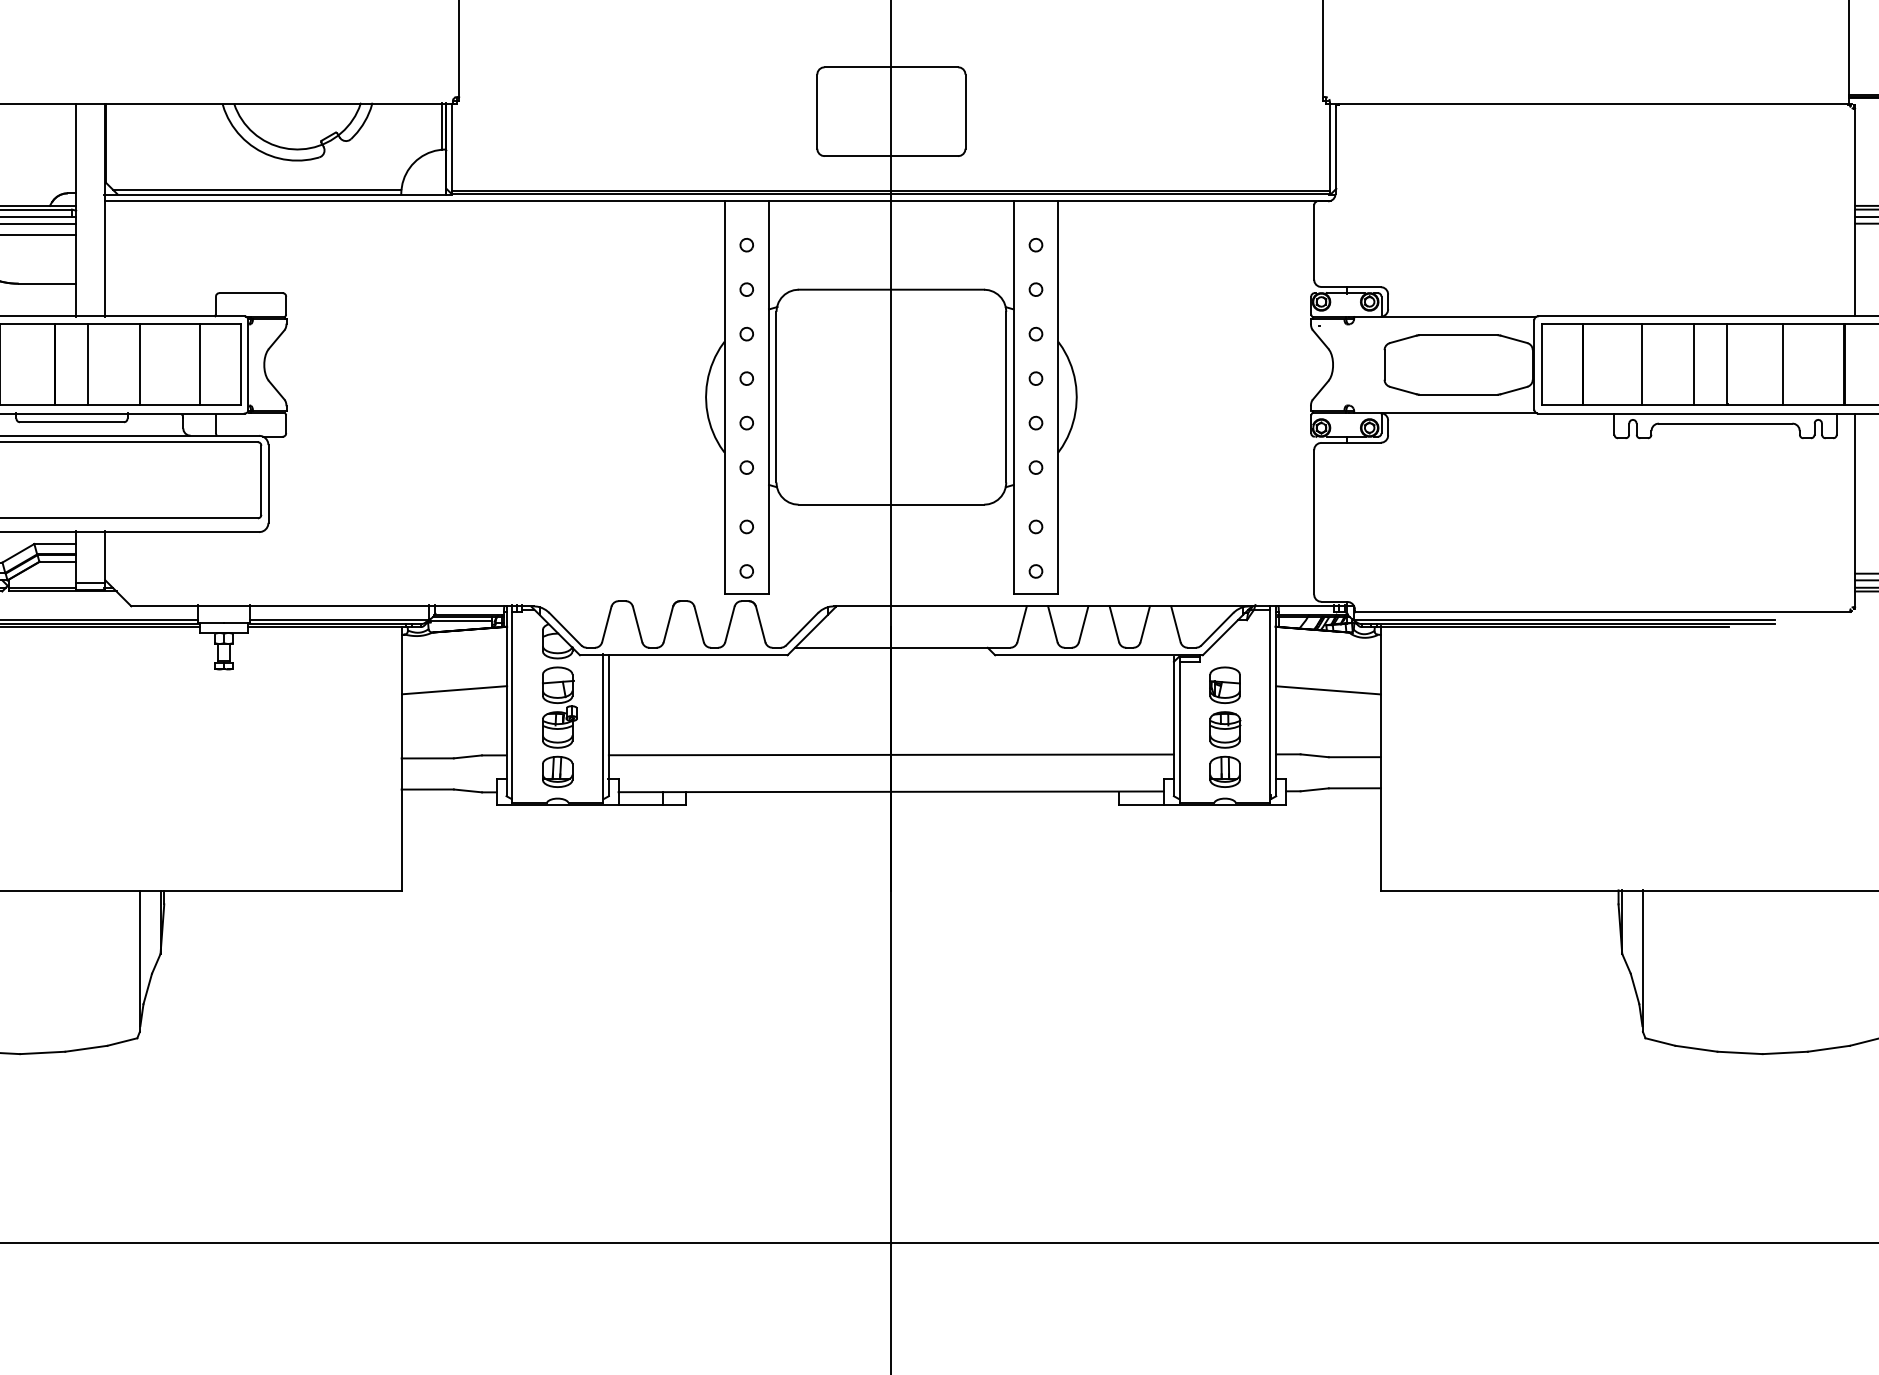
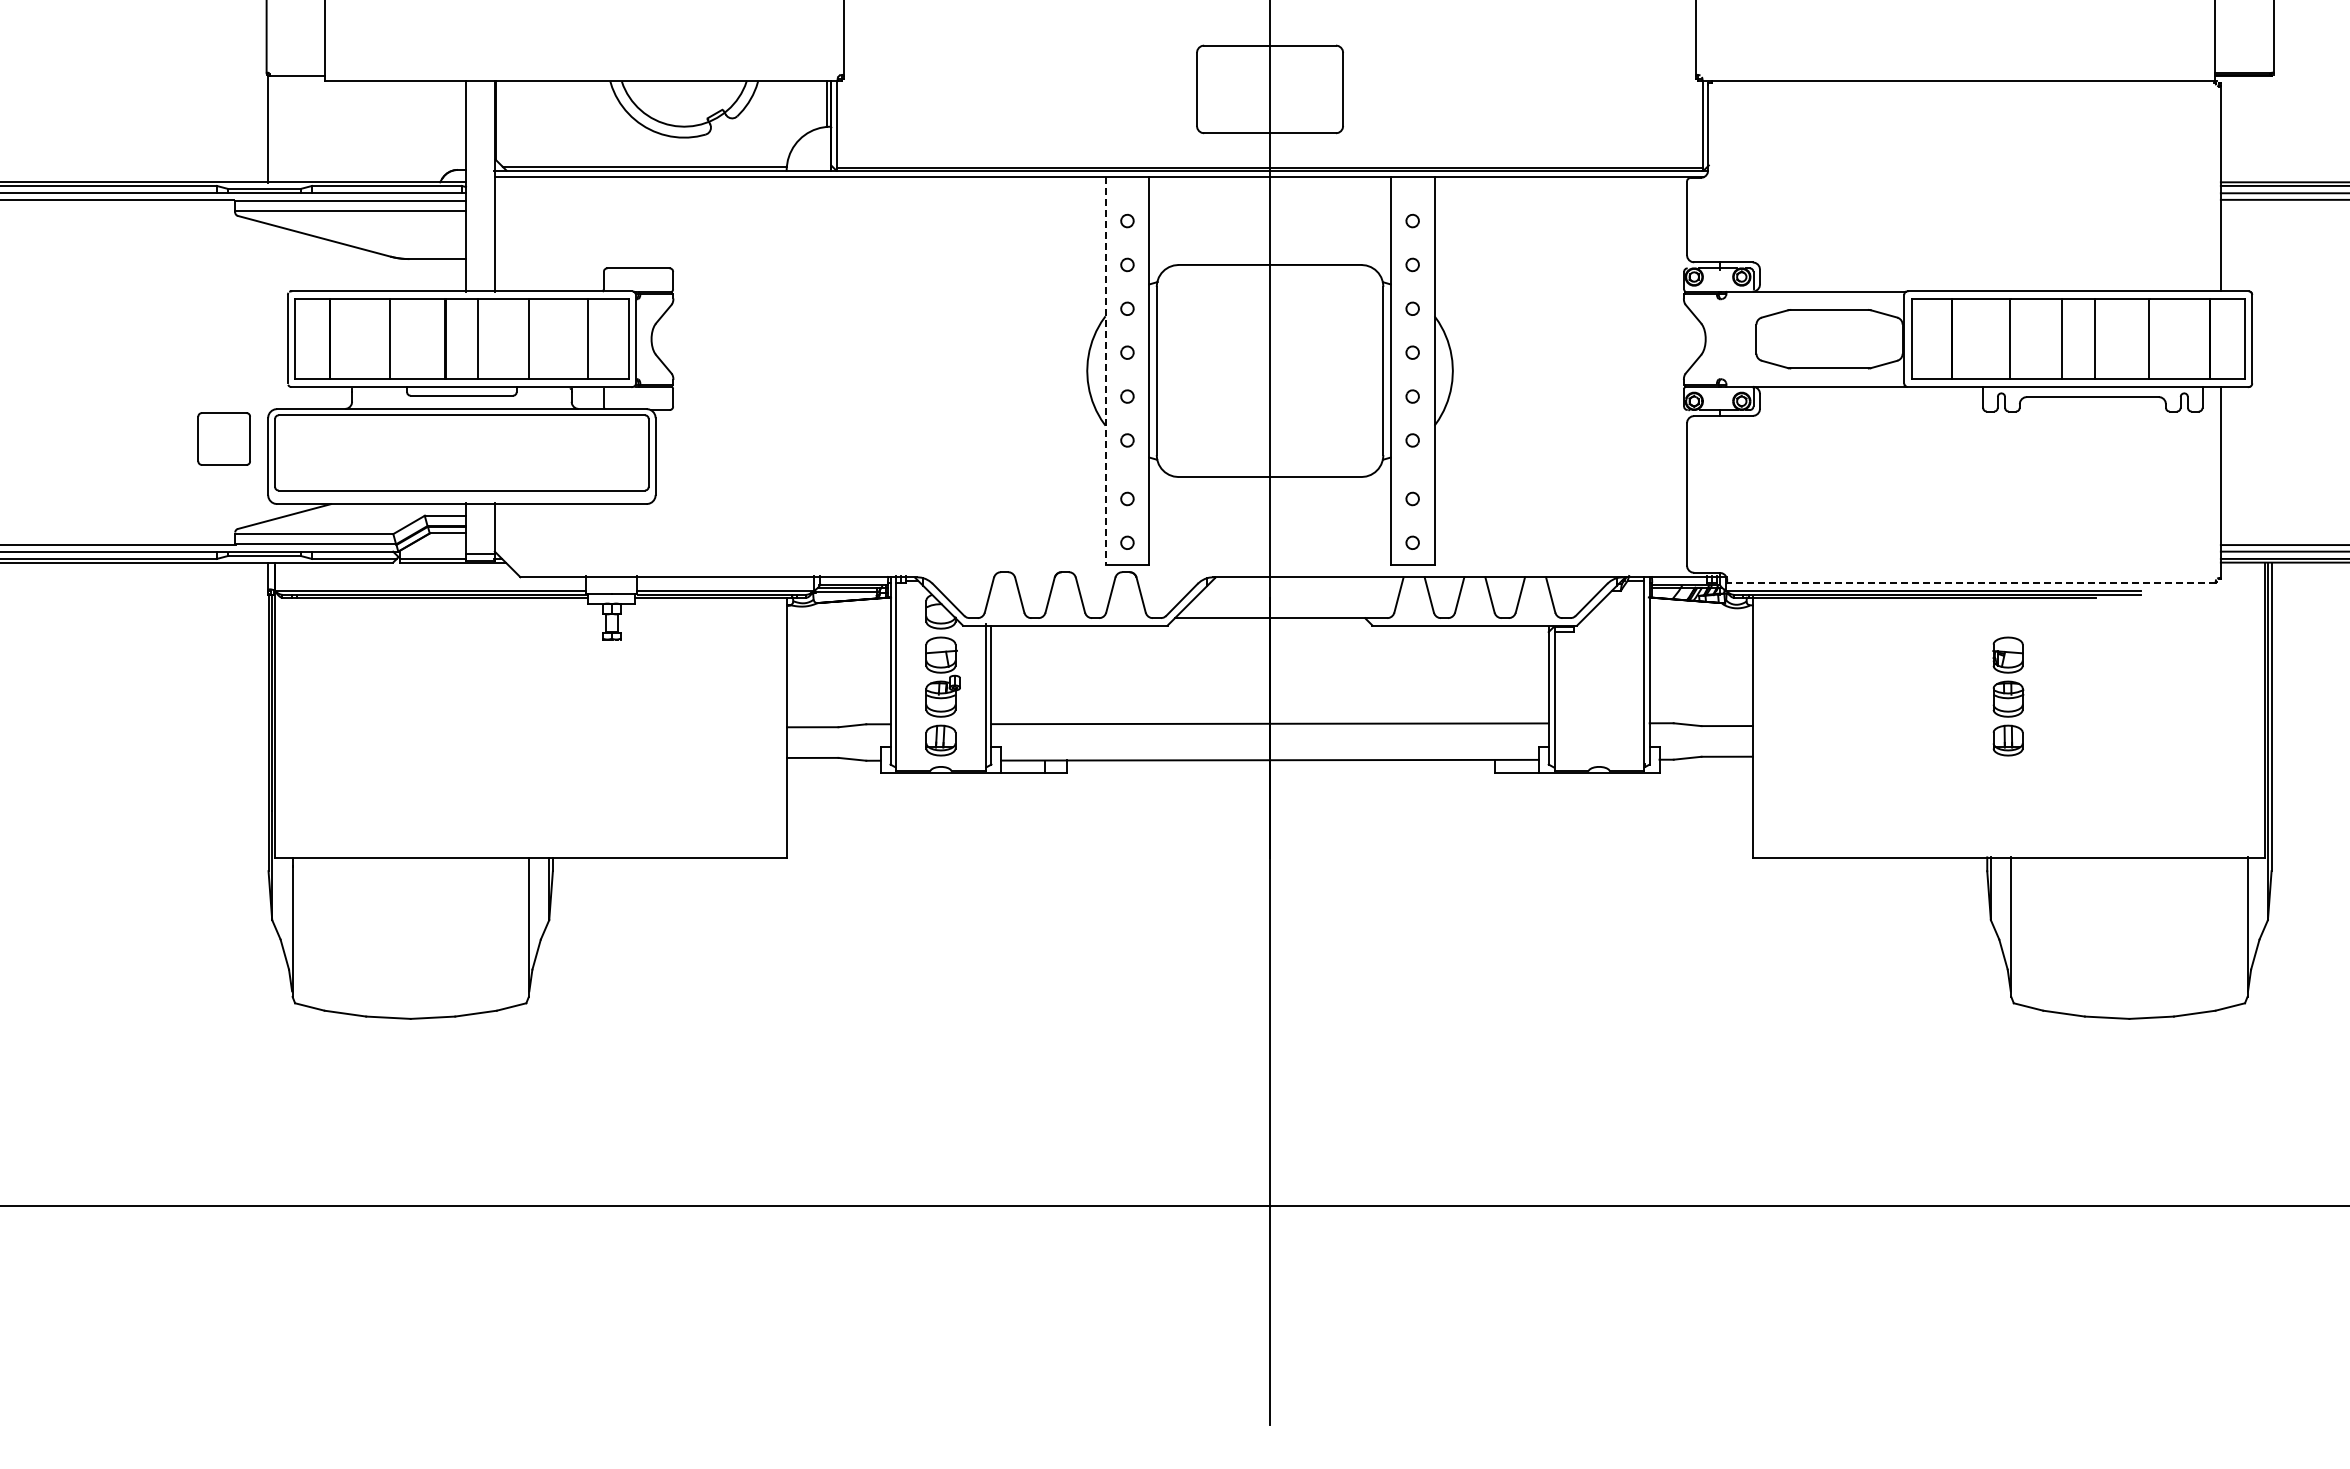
line: (724, 397) -> (1105, 371), solid -> dashed
line: (1602, 612) -> (1971, 583), solid -> dashed
line: (454, 689) -> (839, 659), removed
line: (1327, 690) -> (1700, 660), removed
part: (1225, 727) -> (2008, 696), moved

